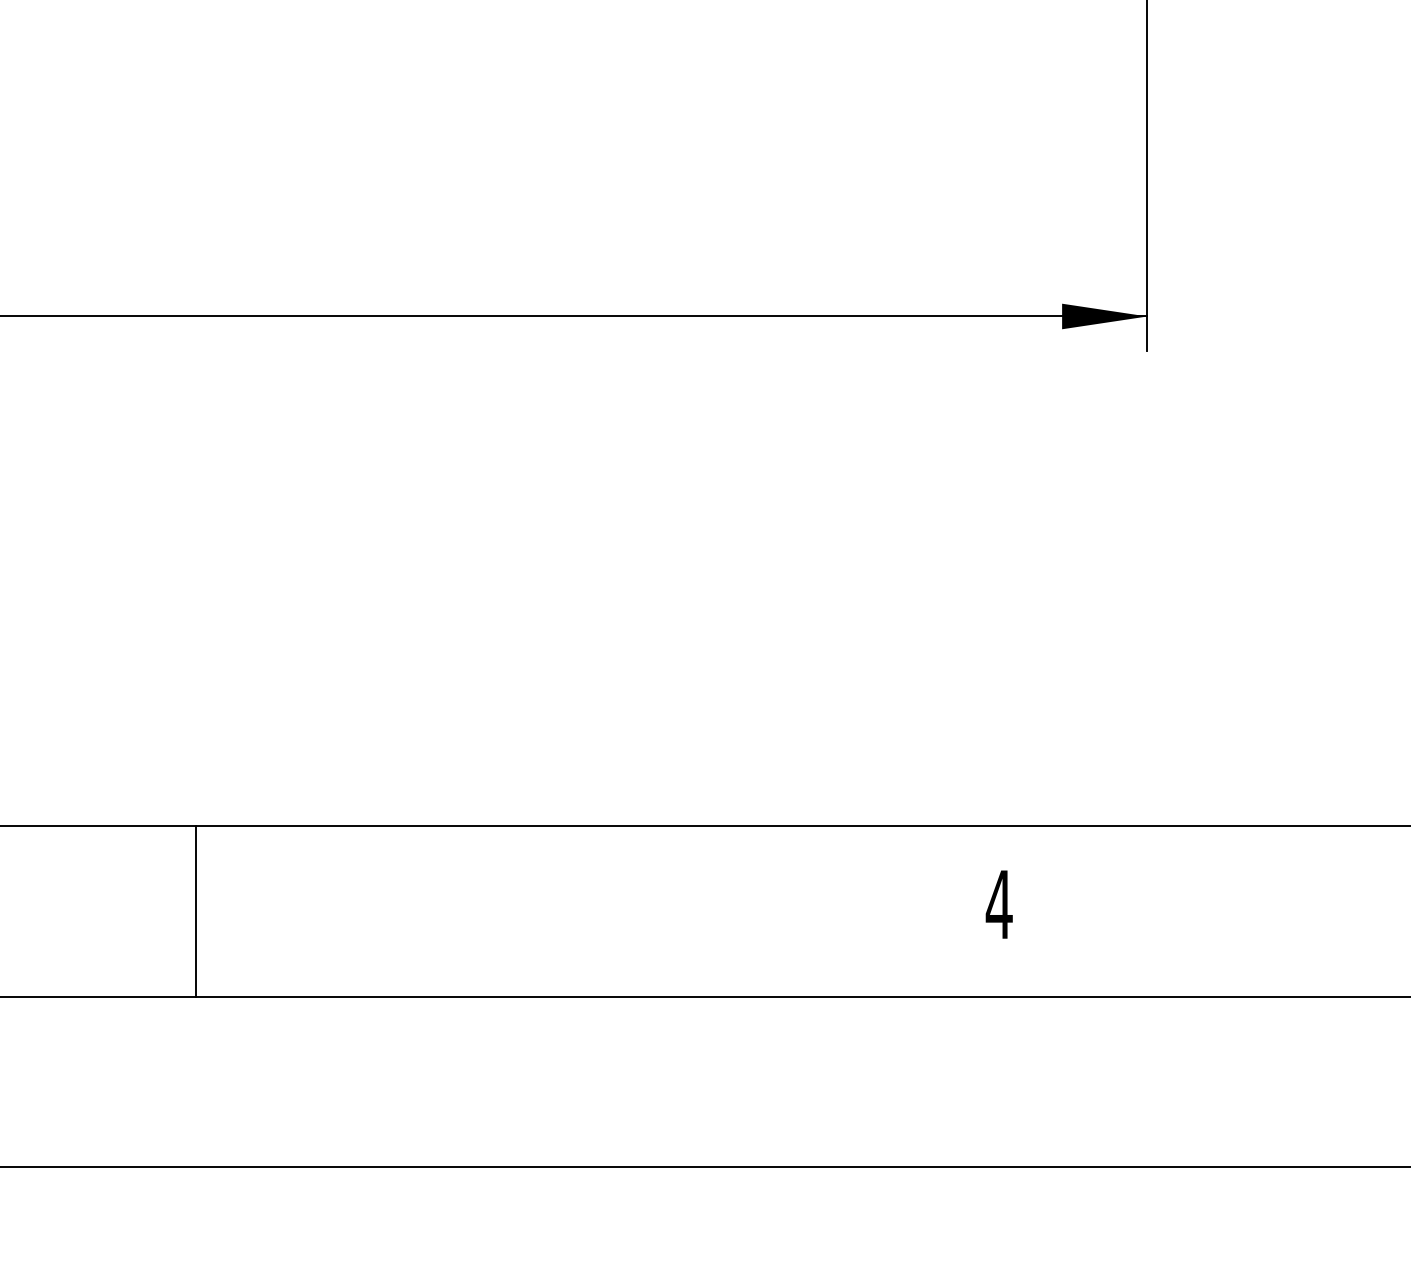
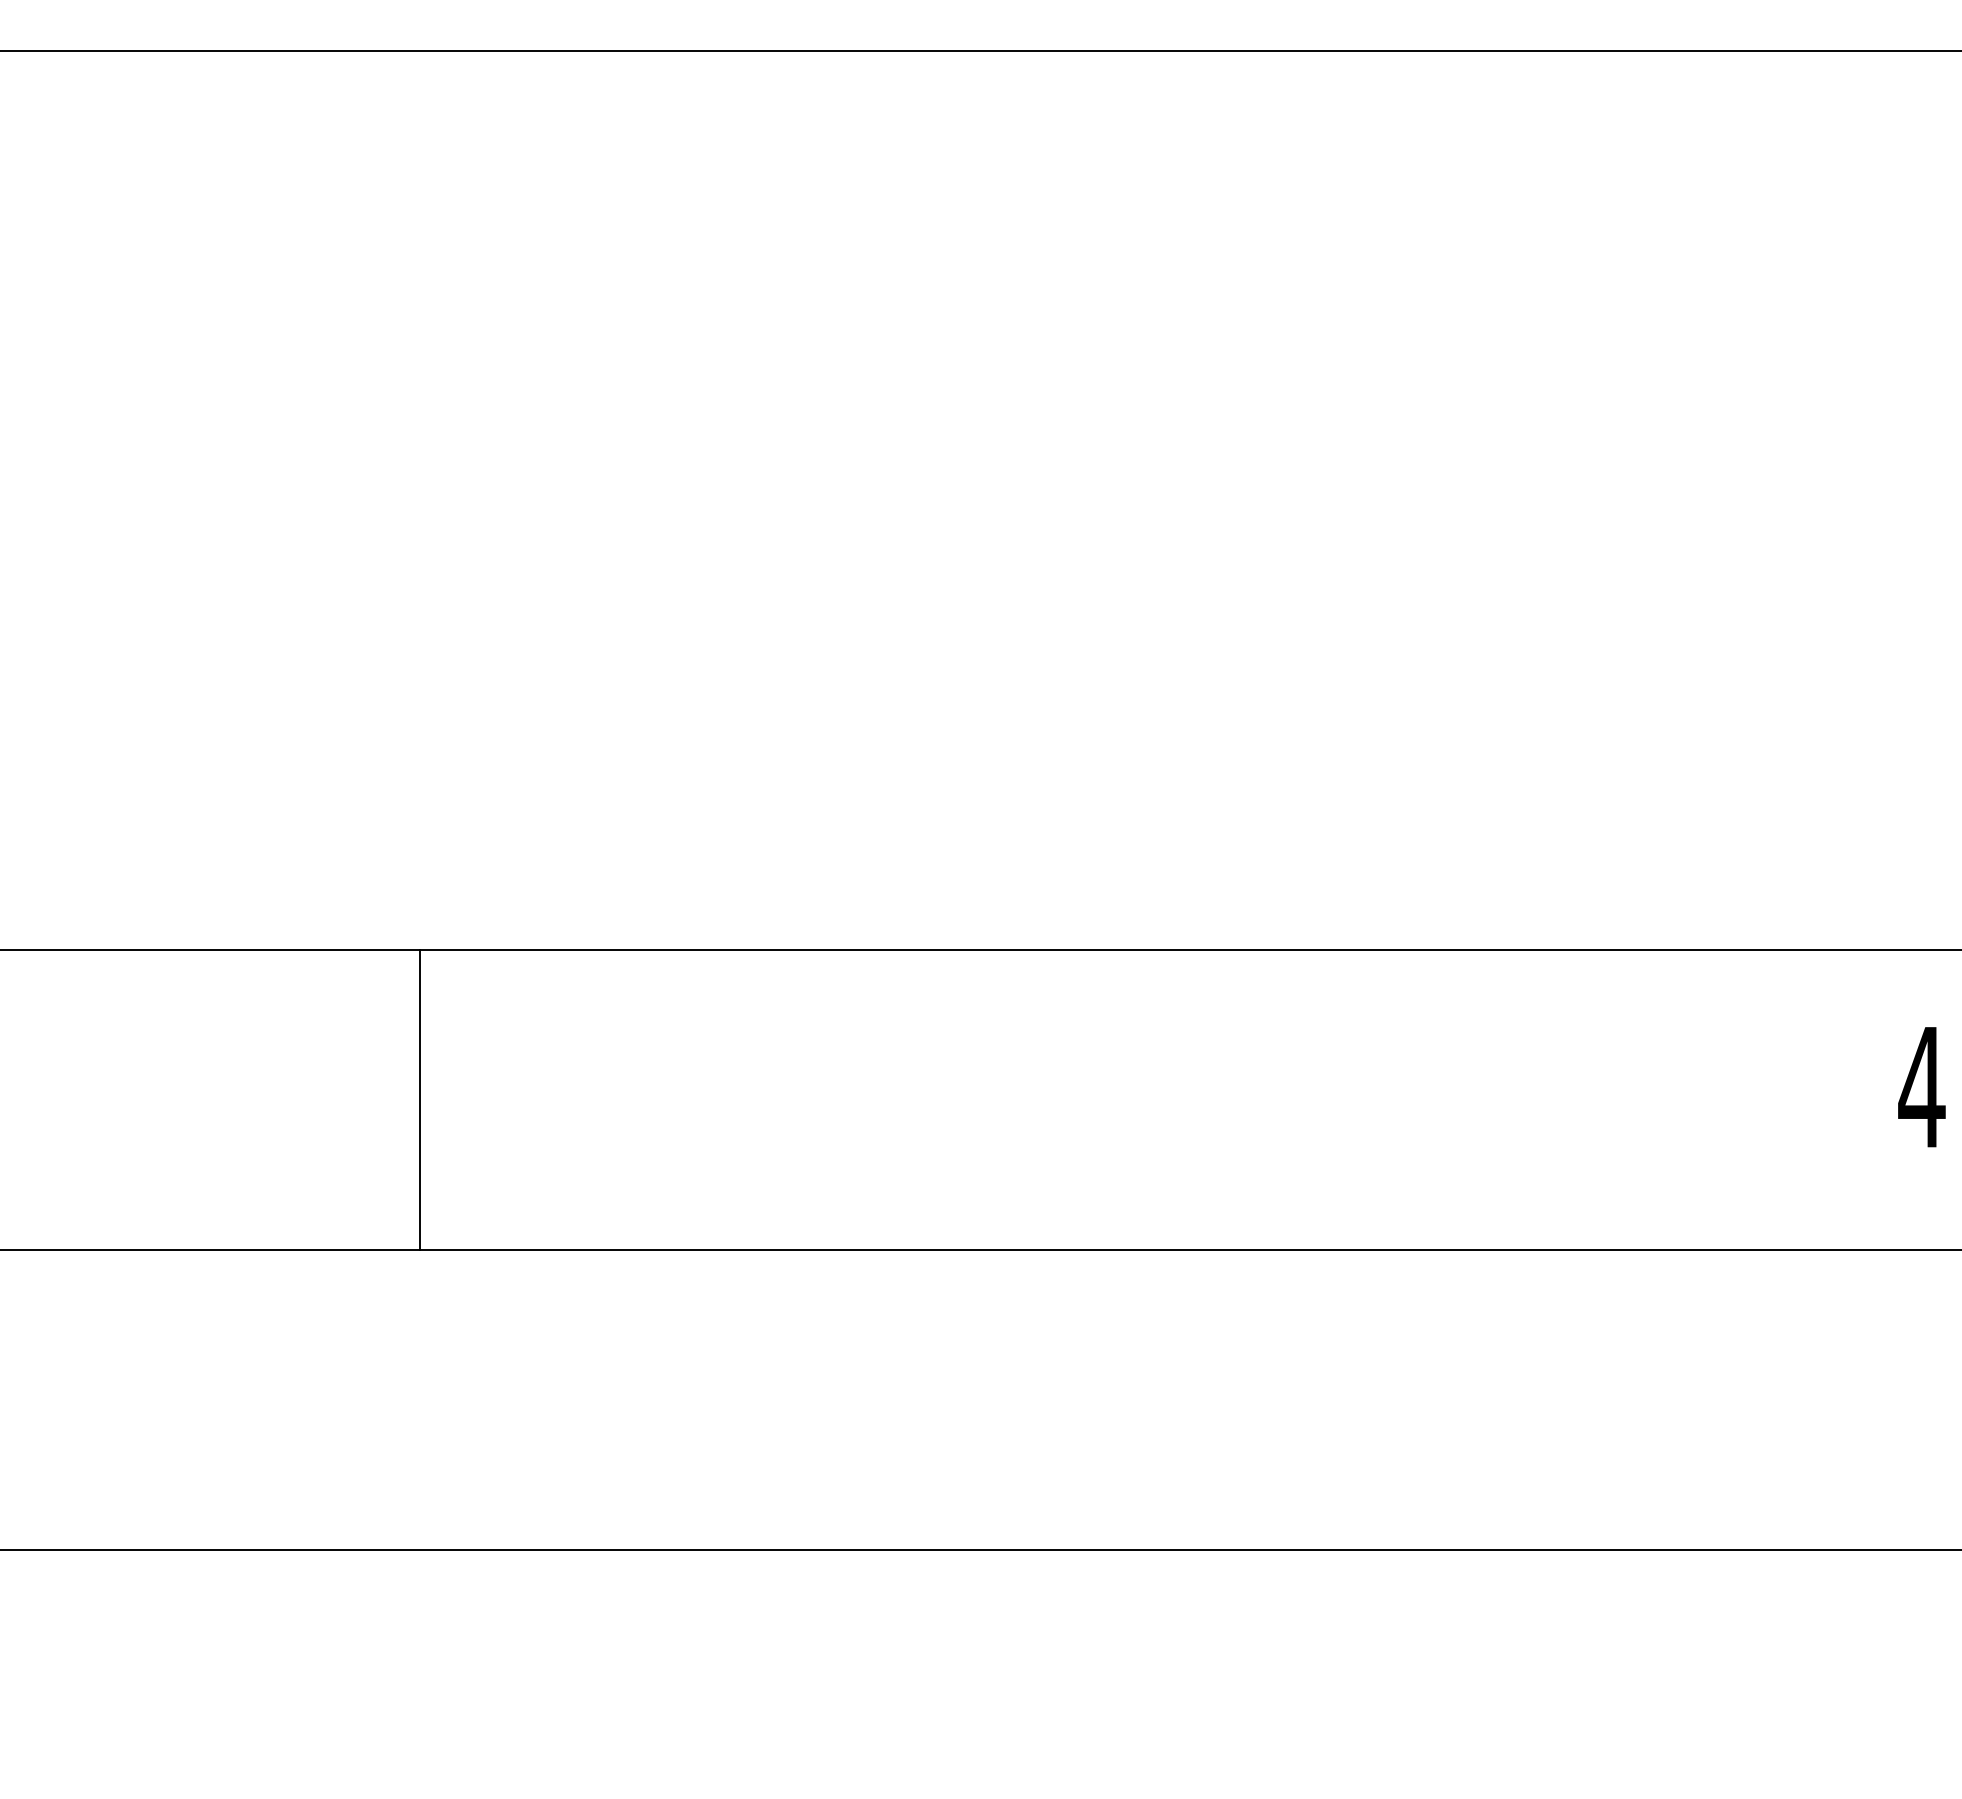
line: (196, 911) -> (419, 1099), moved

